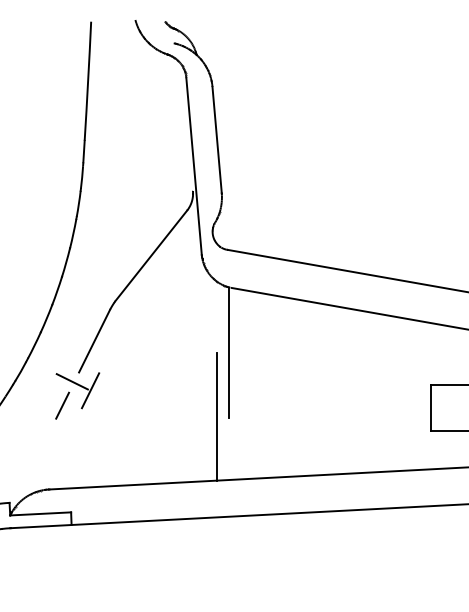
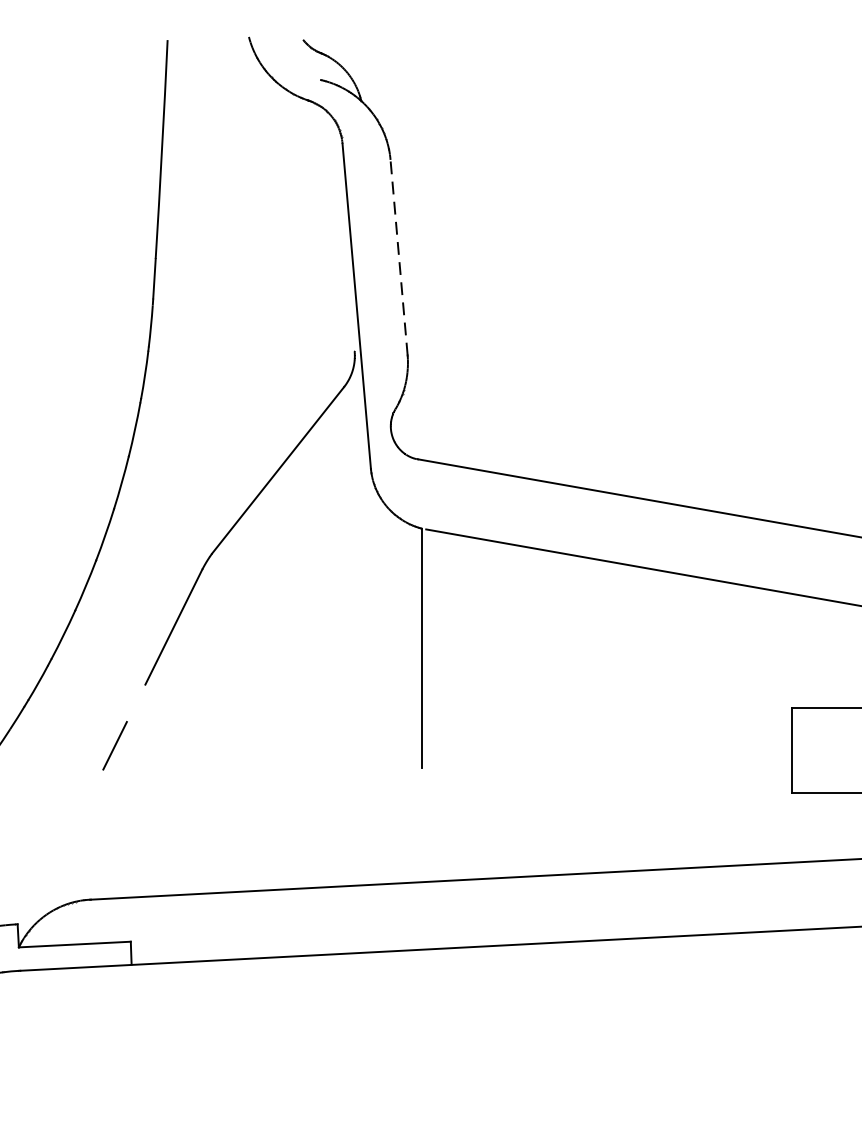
line: (217, 139) -> (399, 256), solid -> dashed
part: (77, 390) -> (142, 717), removed
line: (216, 416) -> (397, 765), removed

